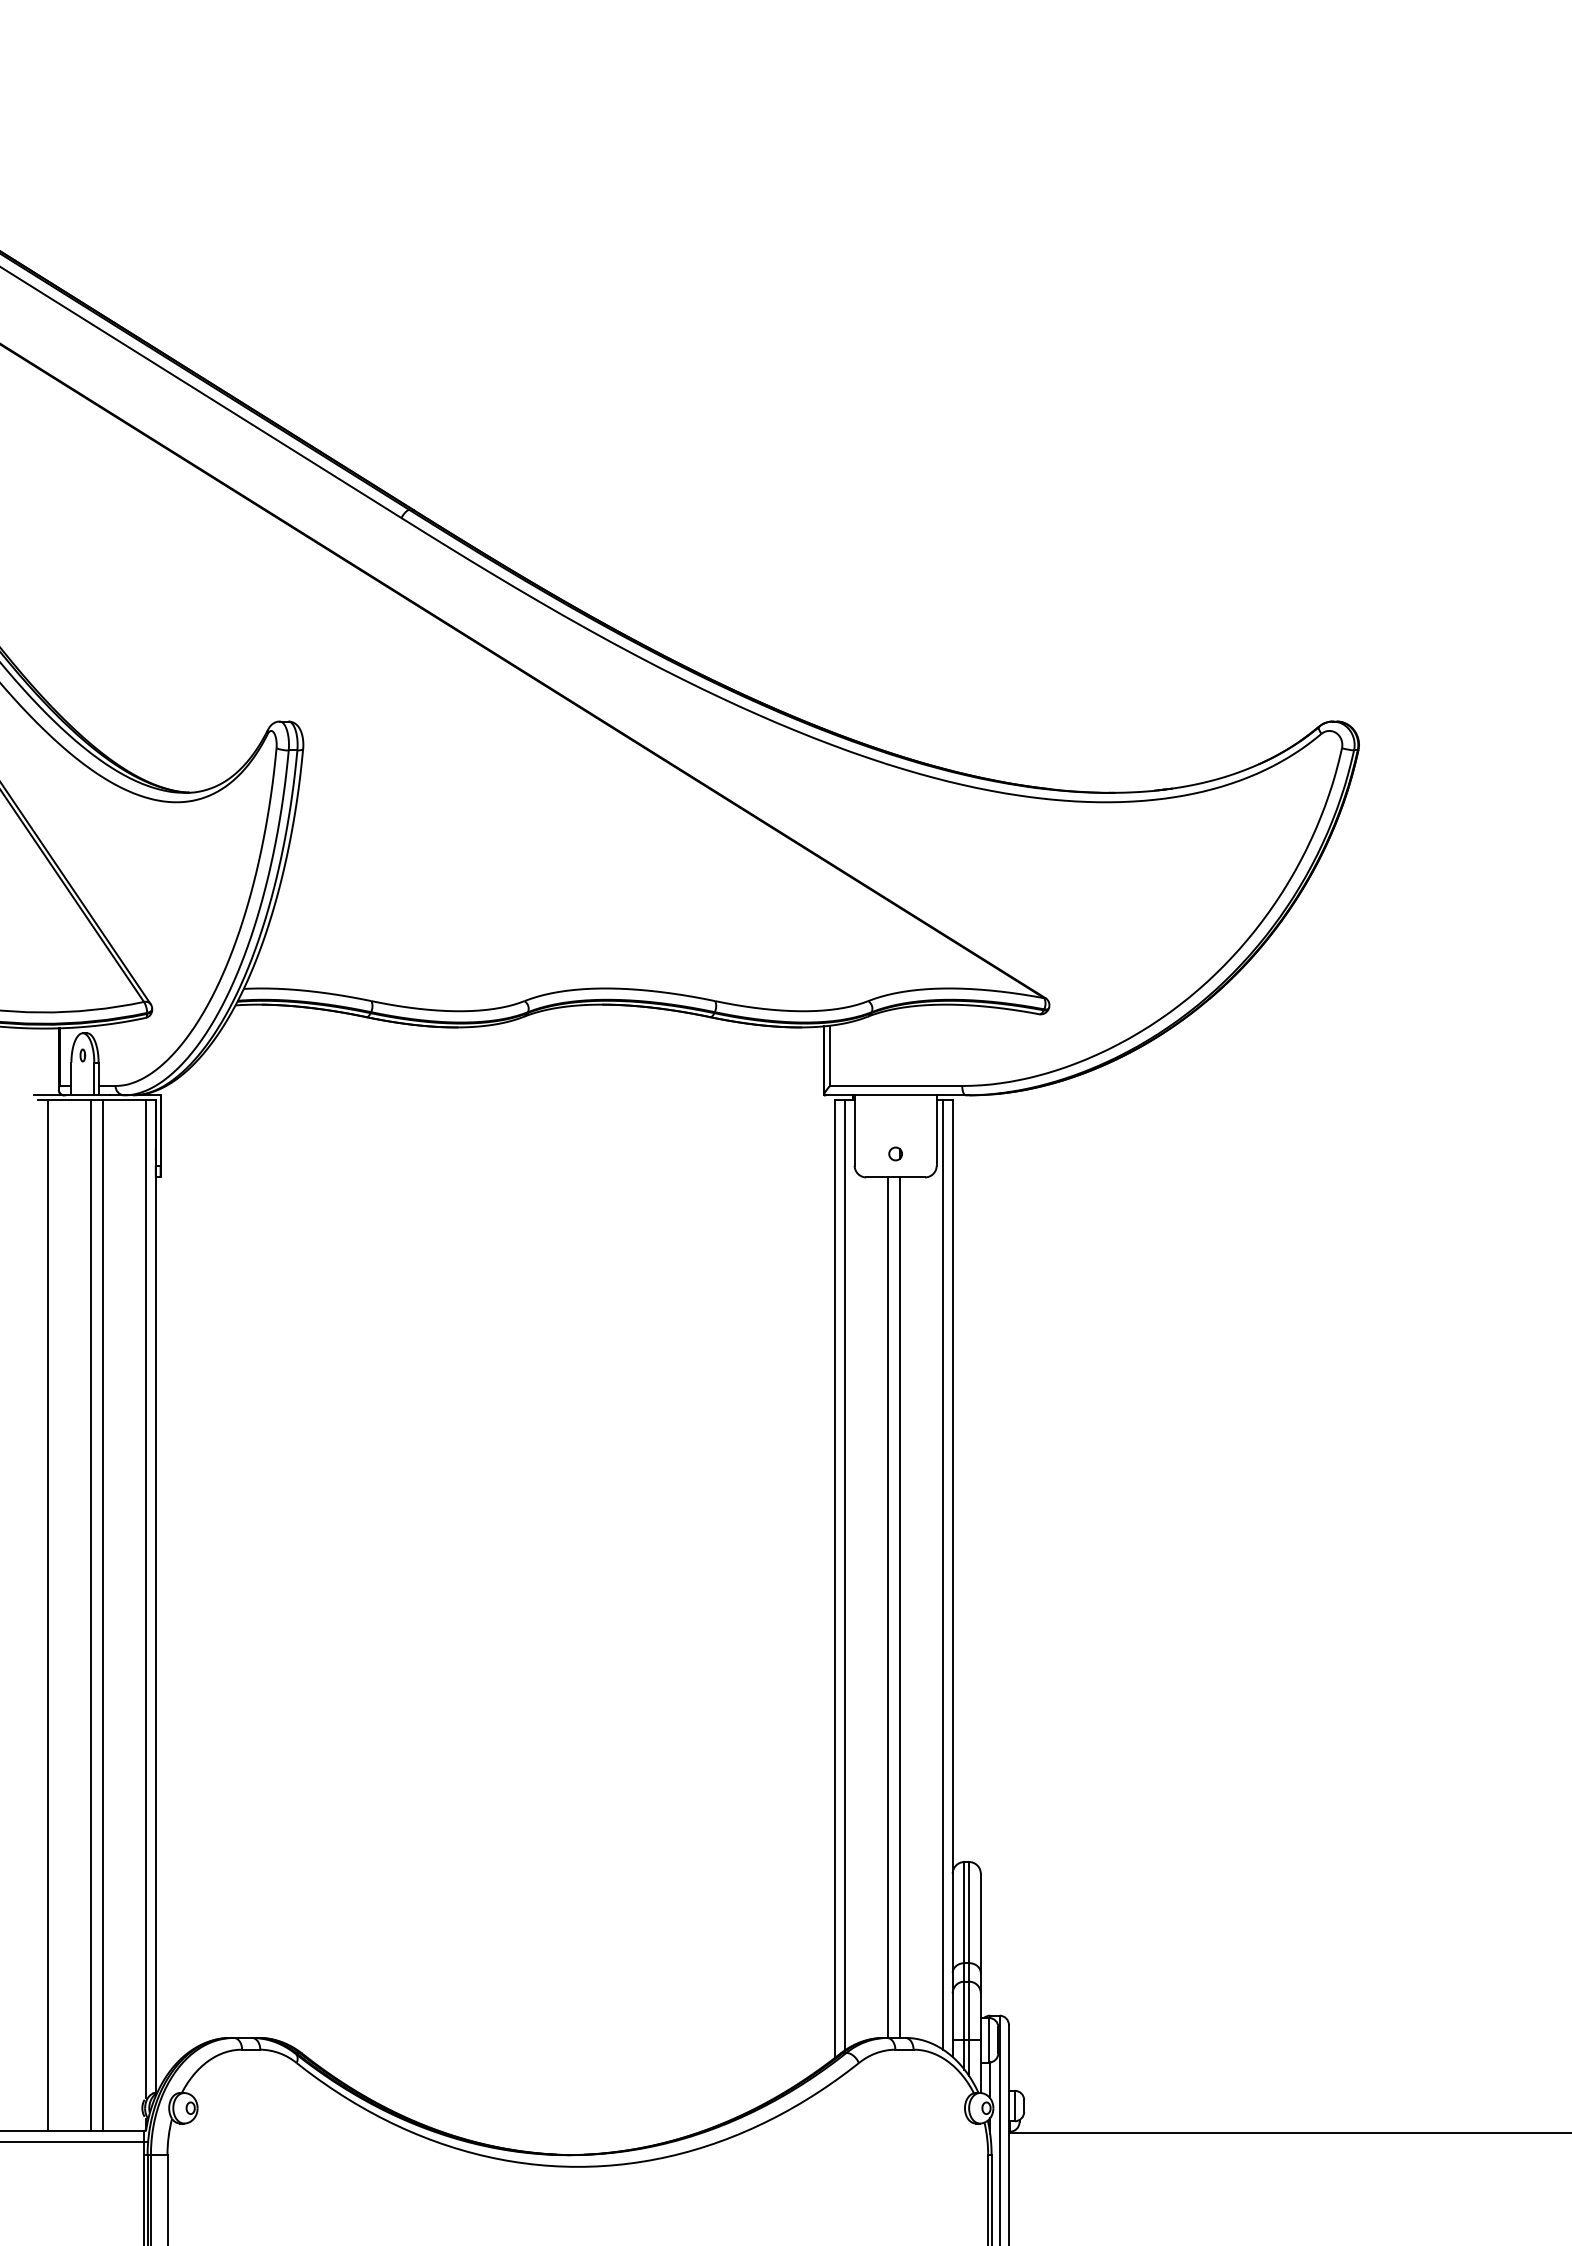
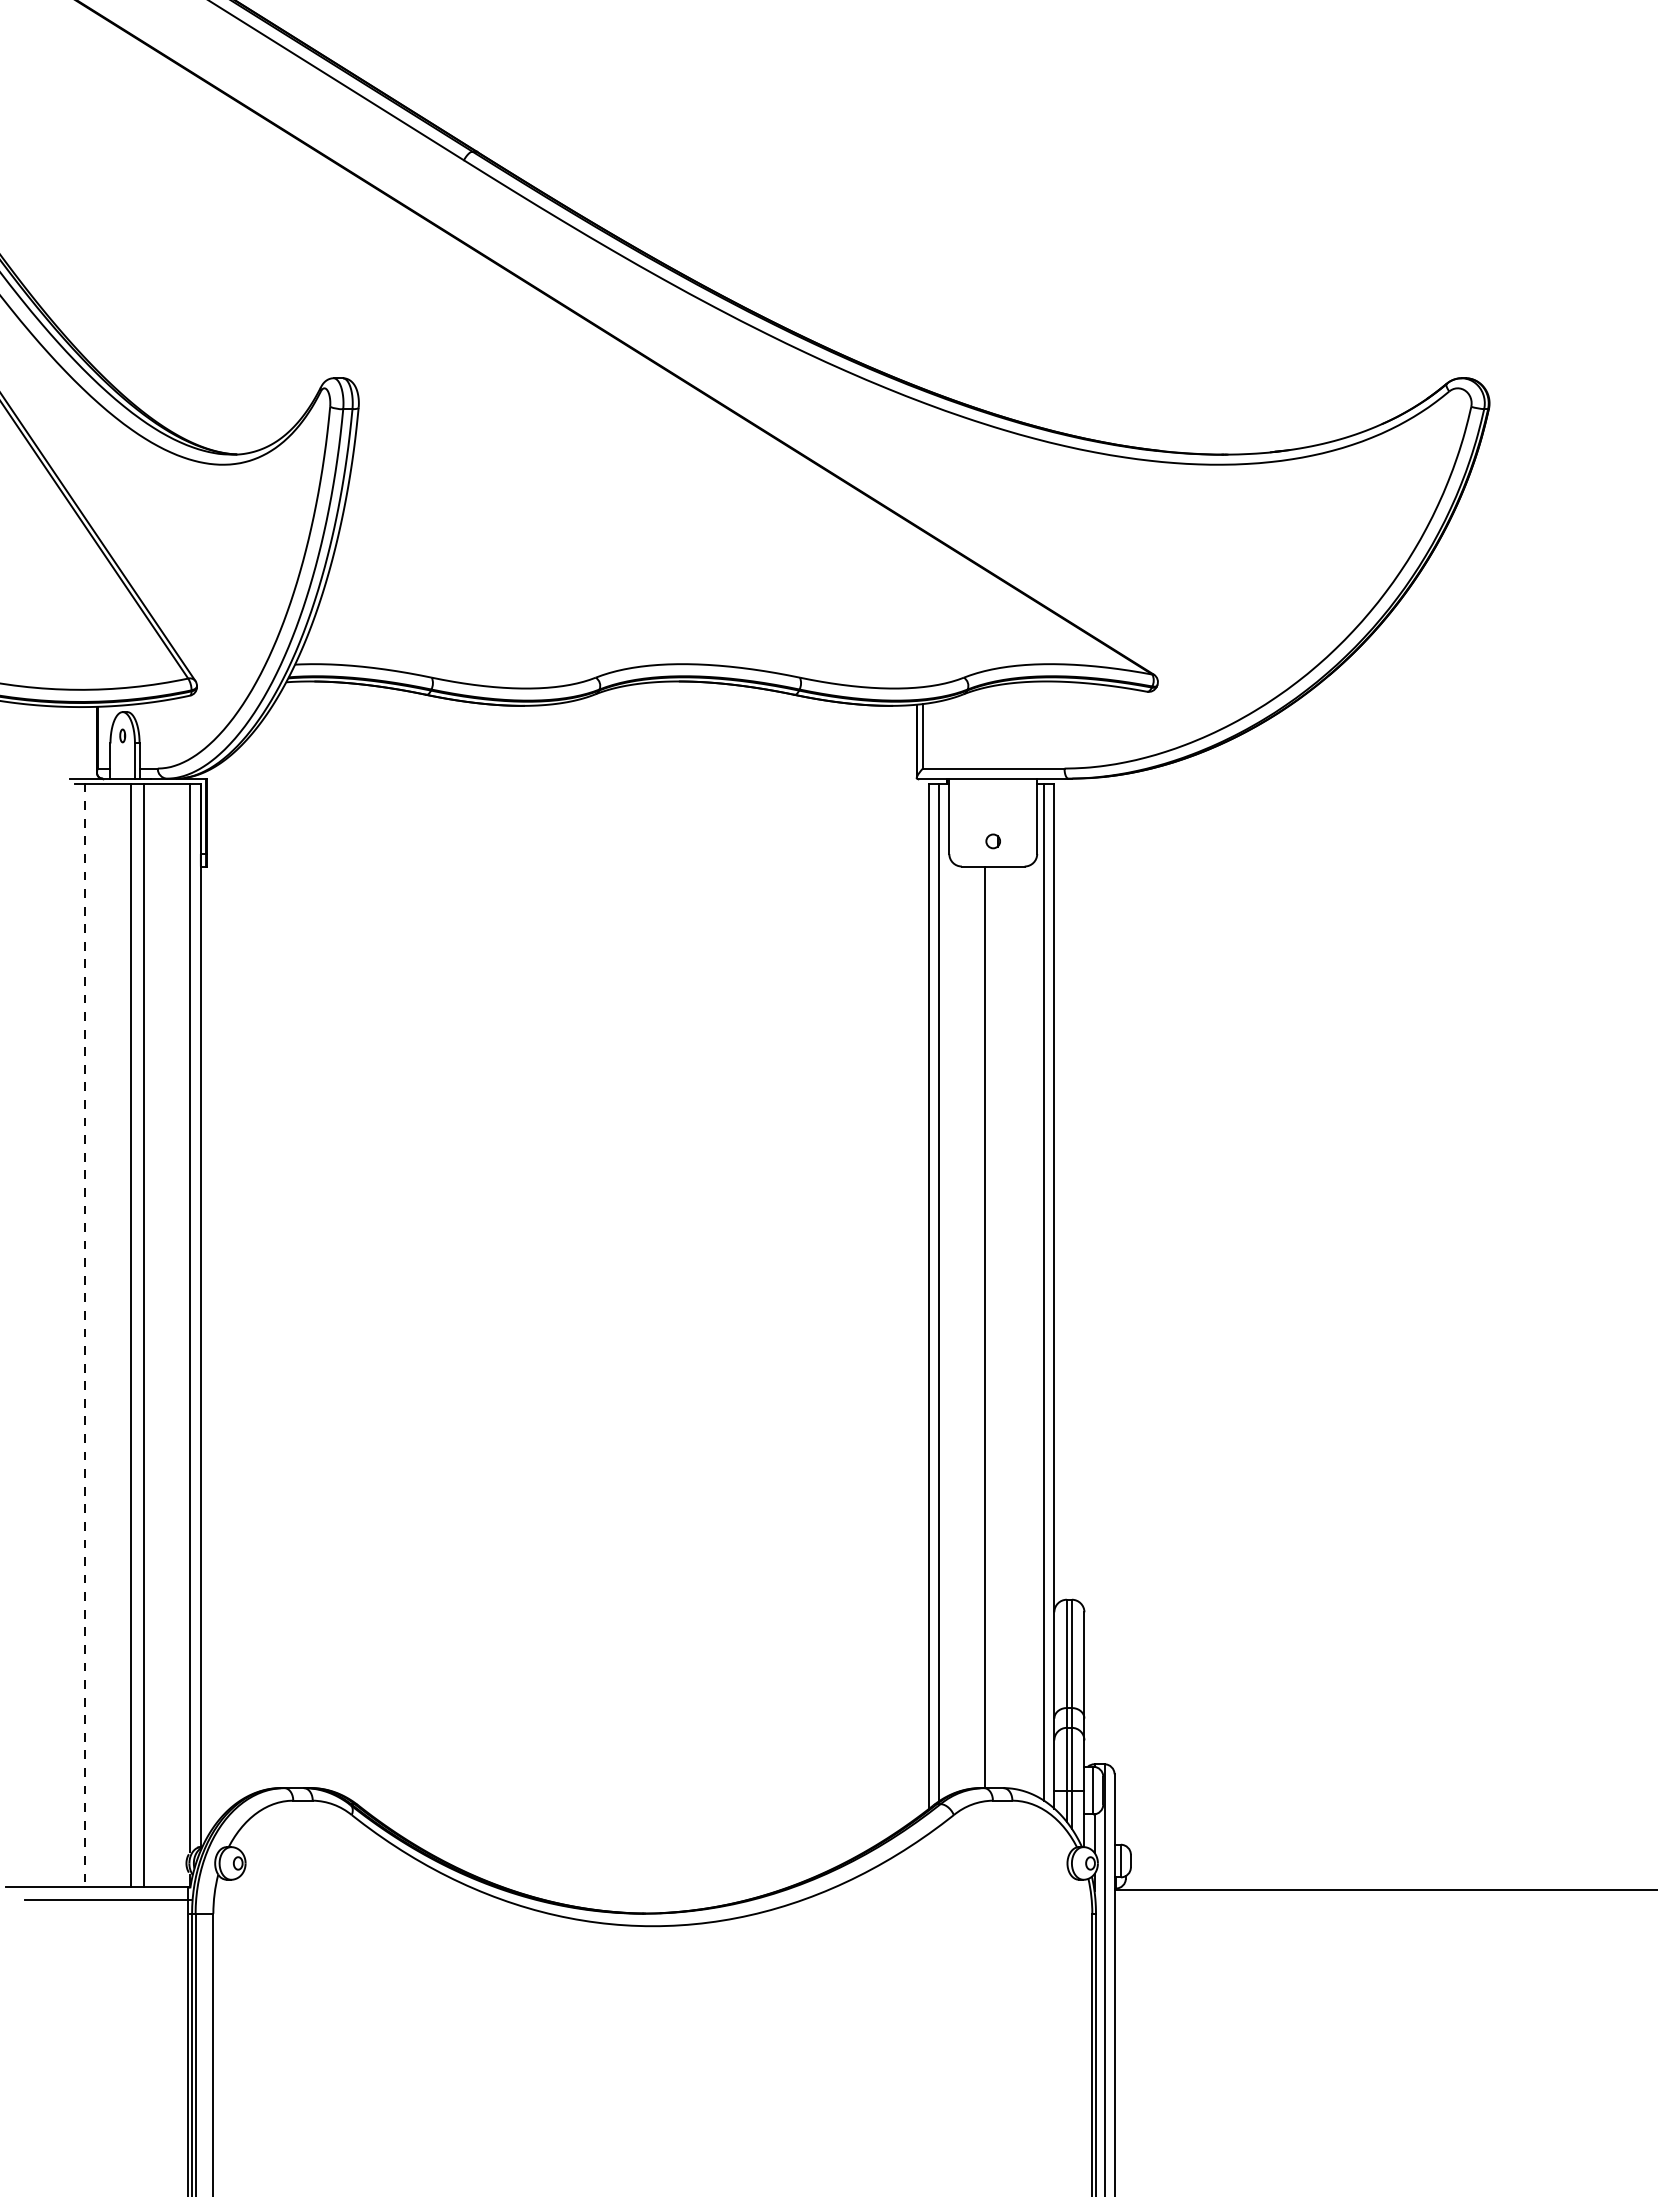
line: (899, 1607) -> (997, 1327), removed
line: (47, 1615) -> (84, 1335), solid -> dashed

